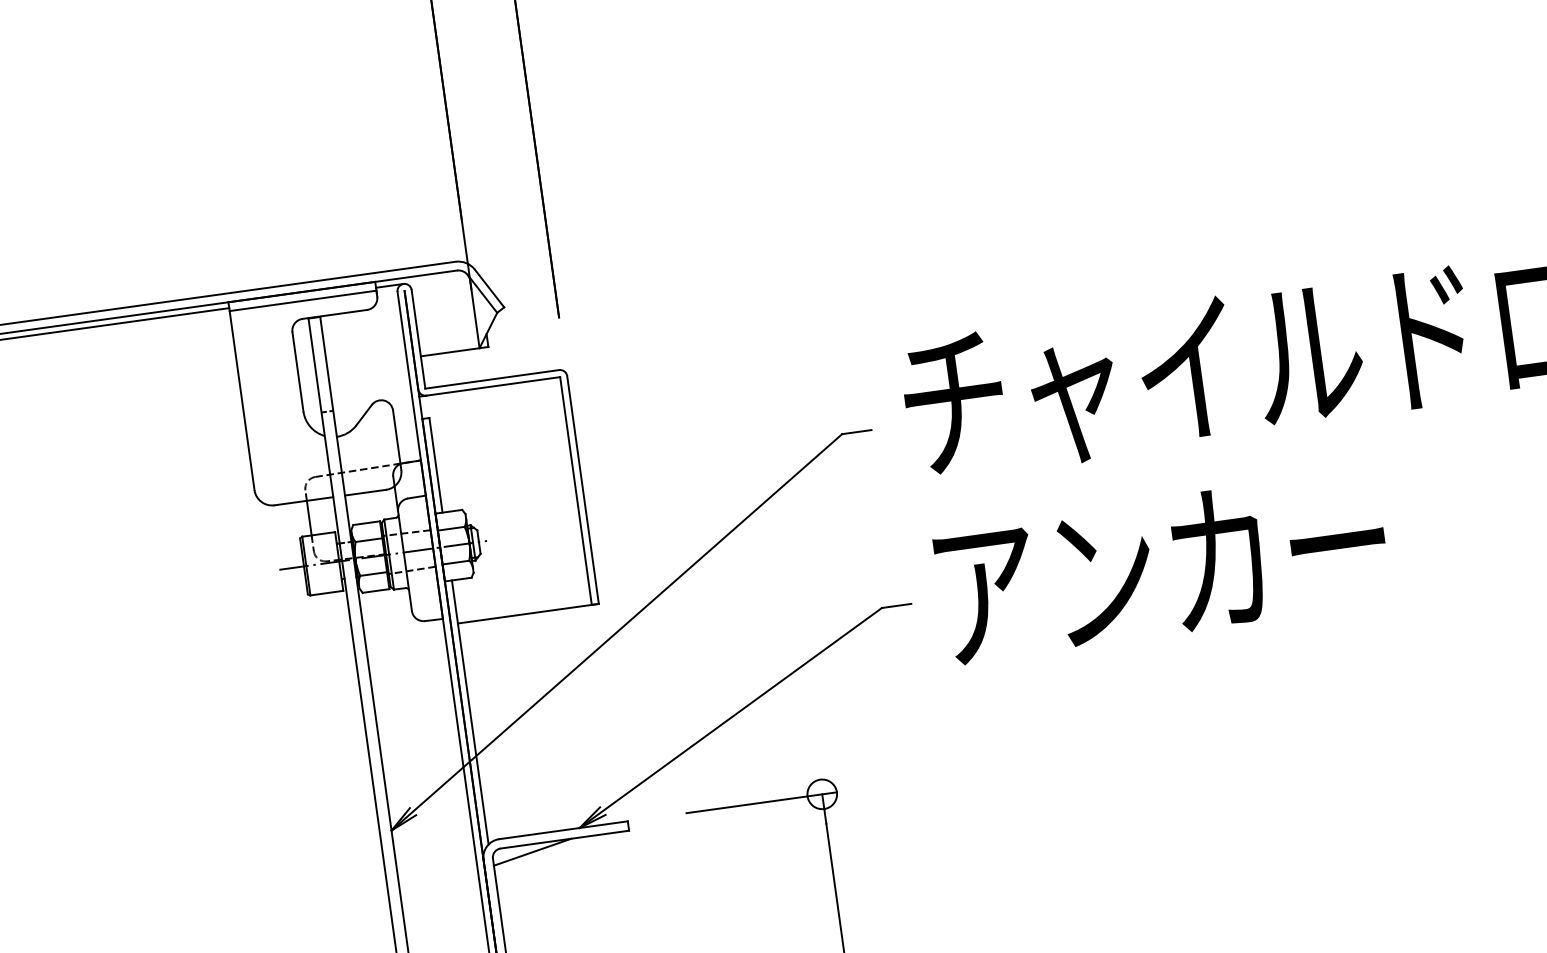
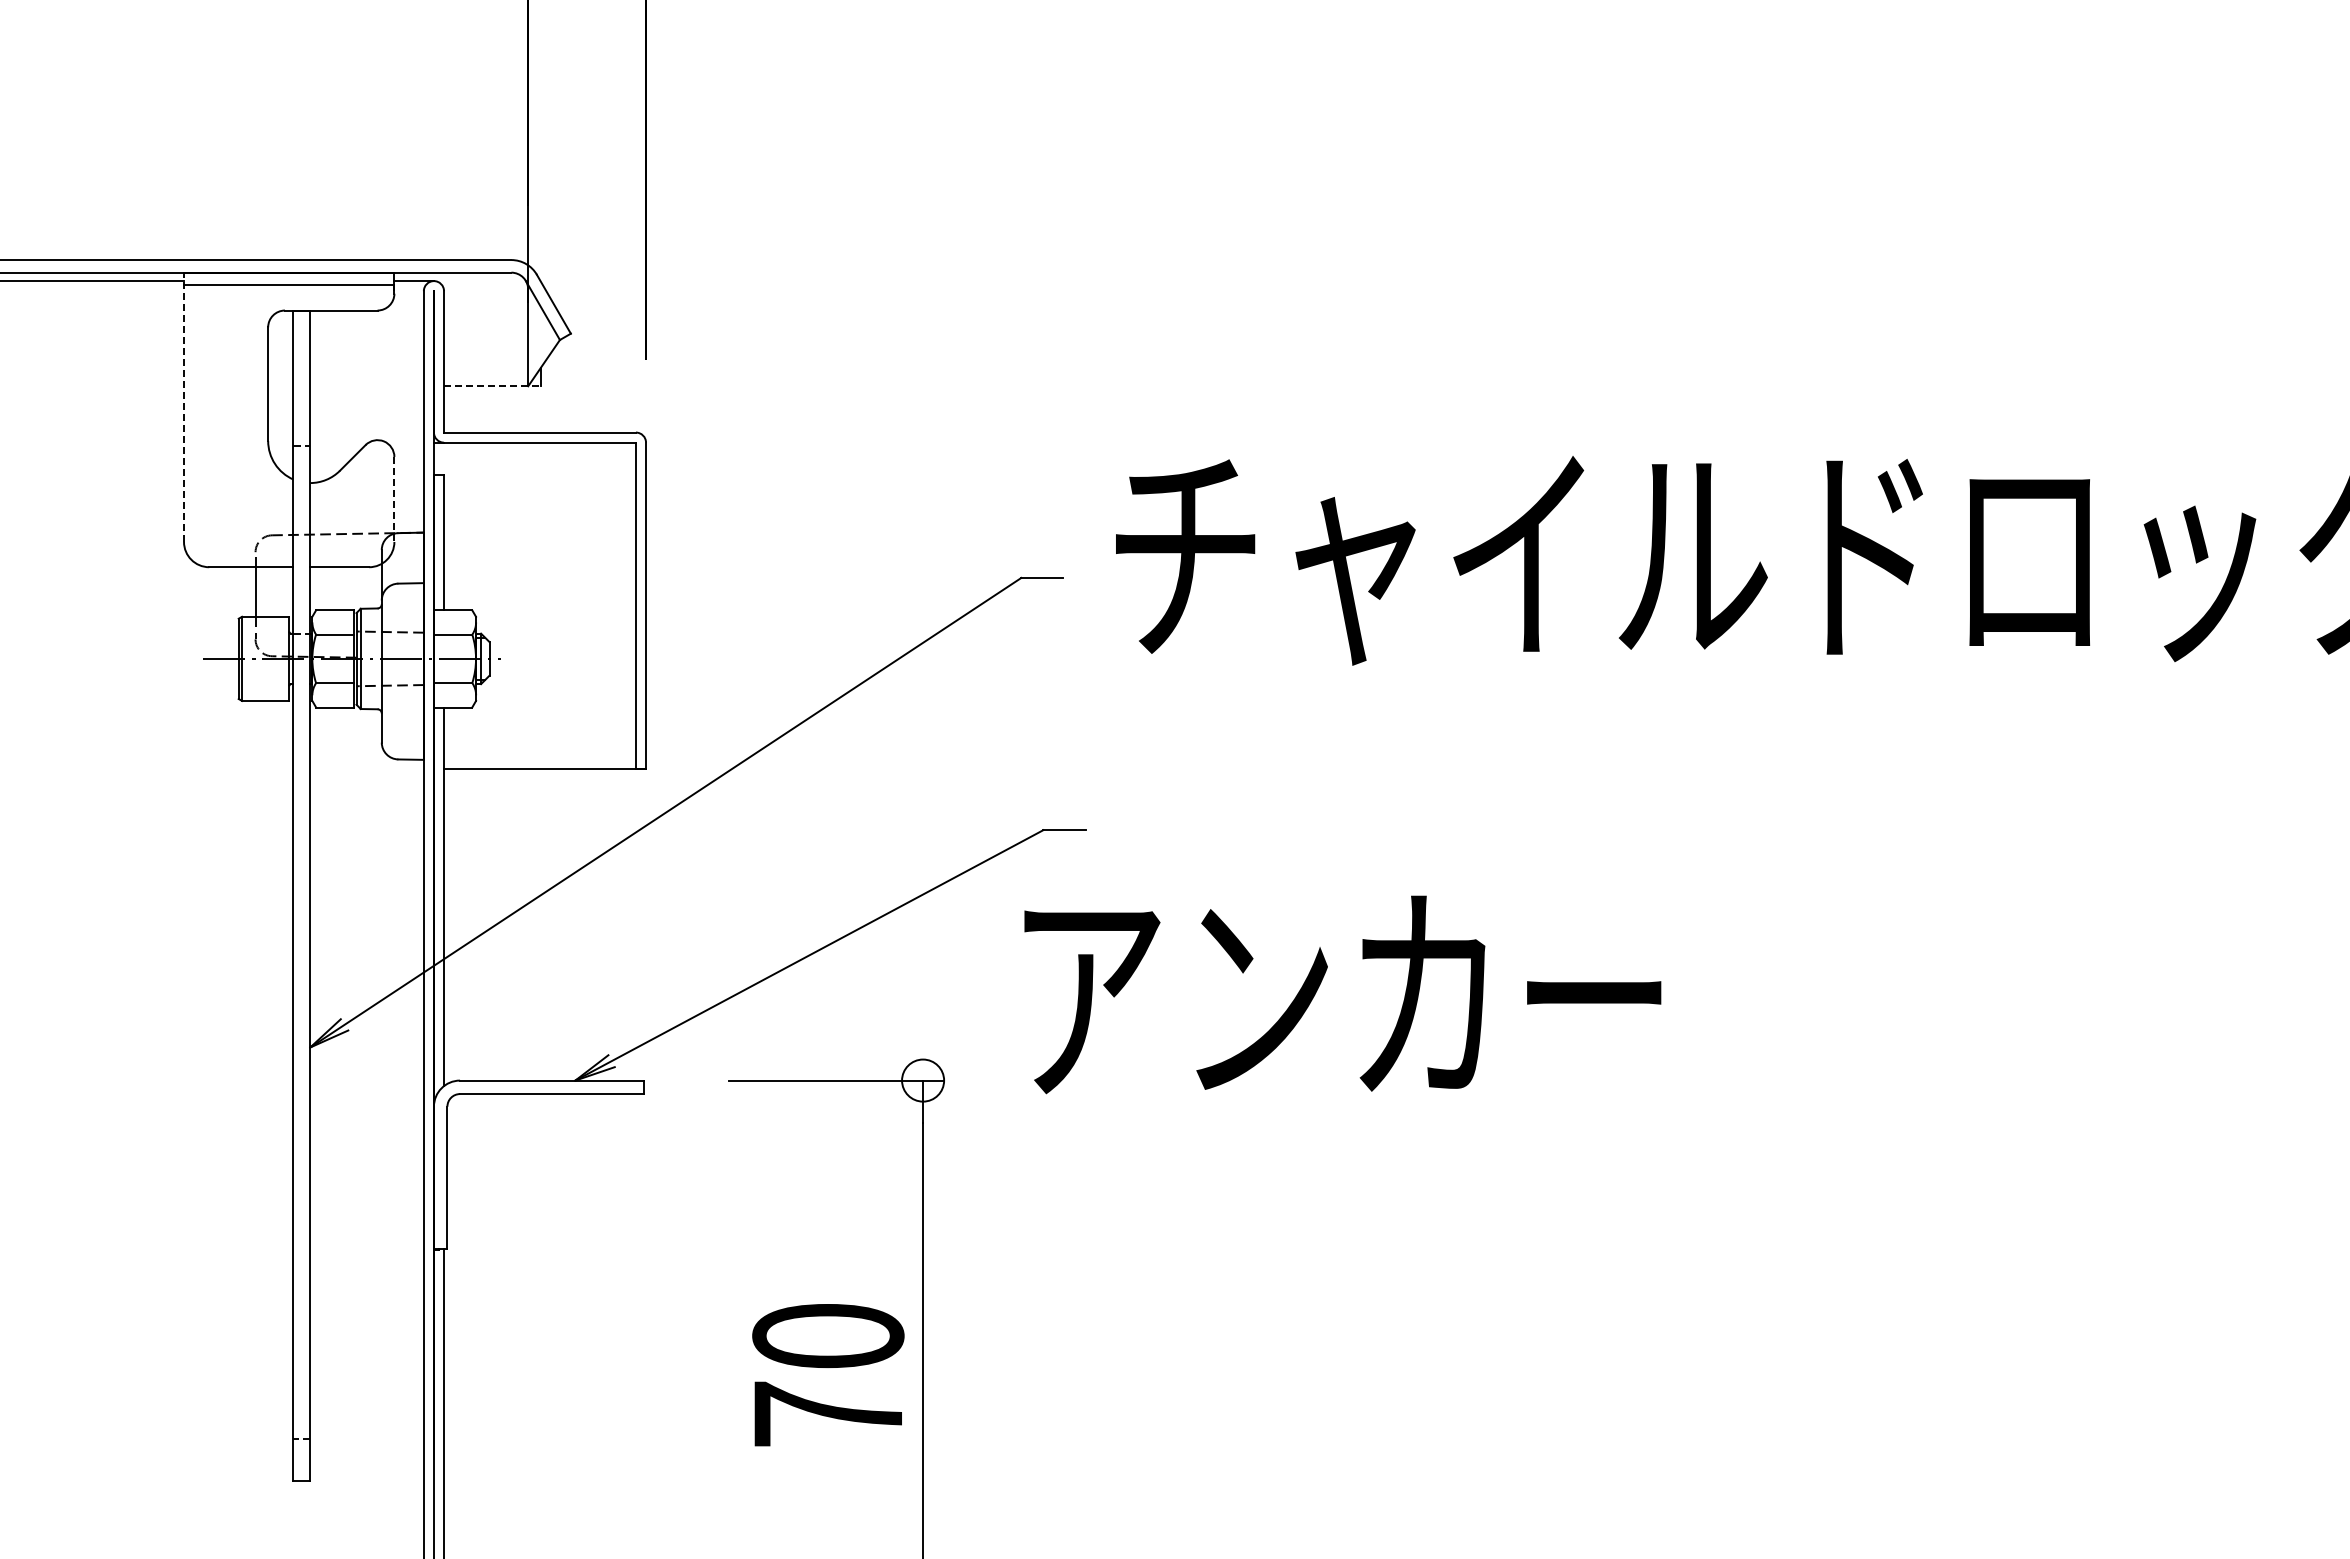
line: (454, 351) -> (492, 386), solid -> dashed
line: (241, 396) -> (184, 407), solid -> dashed
line: (397, 440) -> (394, 499), solid -> dashed
text: (1162, 567) -> (1342, 994), moved
line: (532, 852) -> (504, 1105), removed

